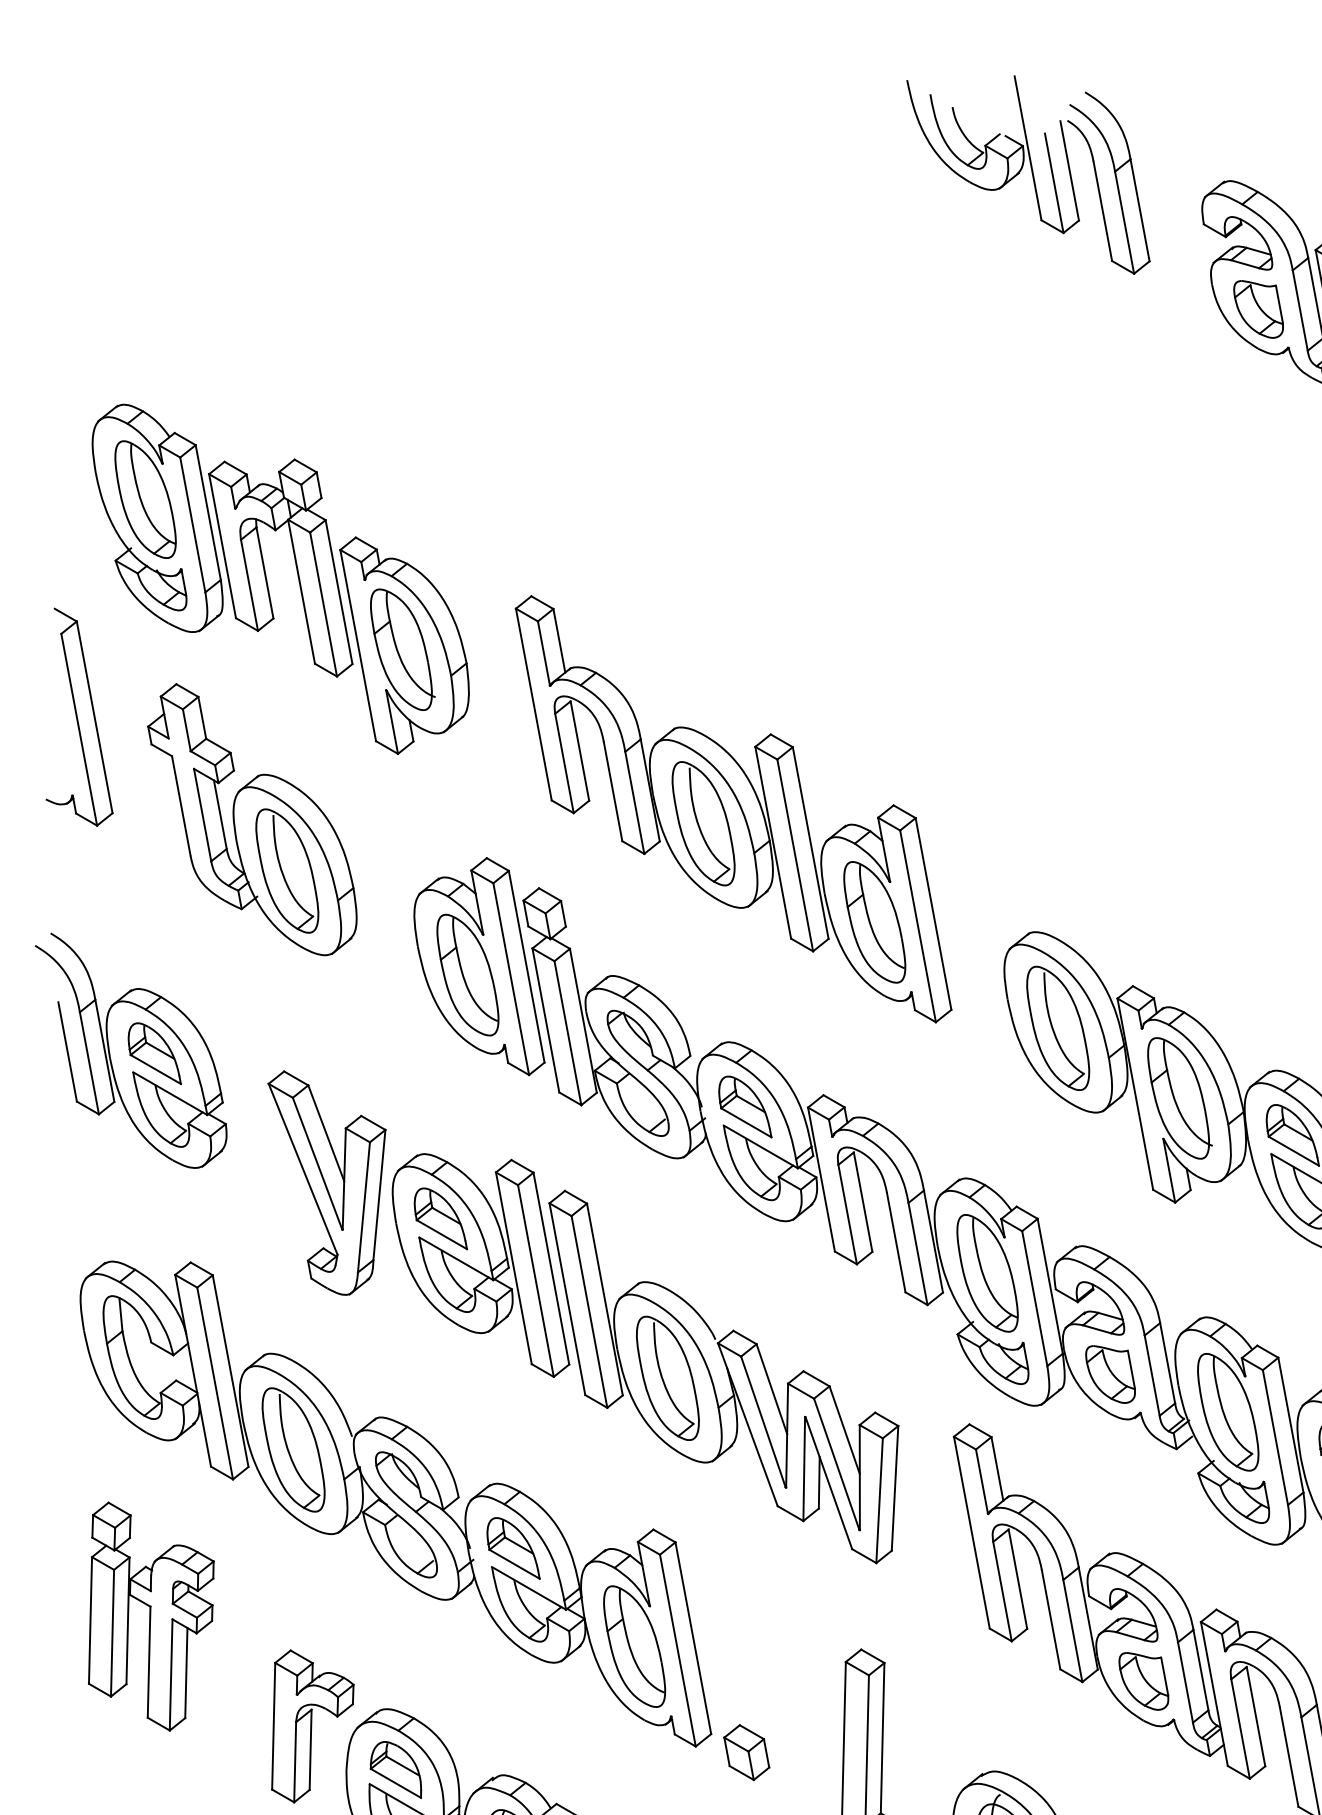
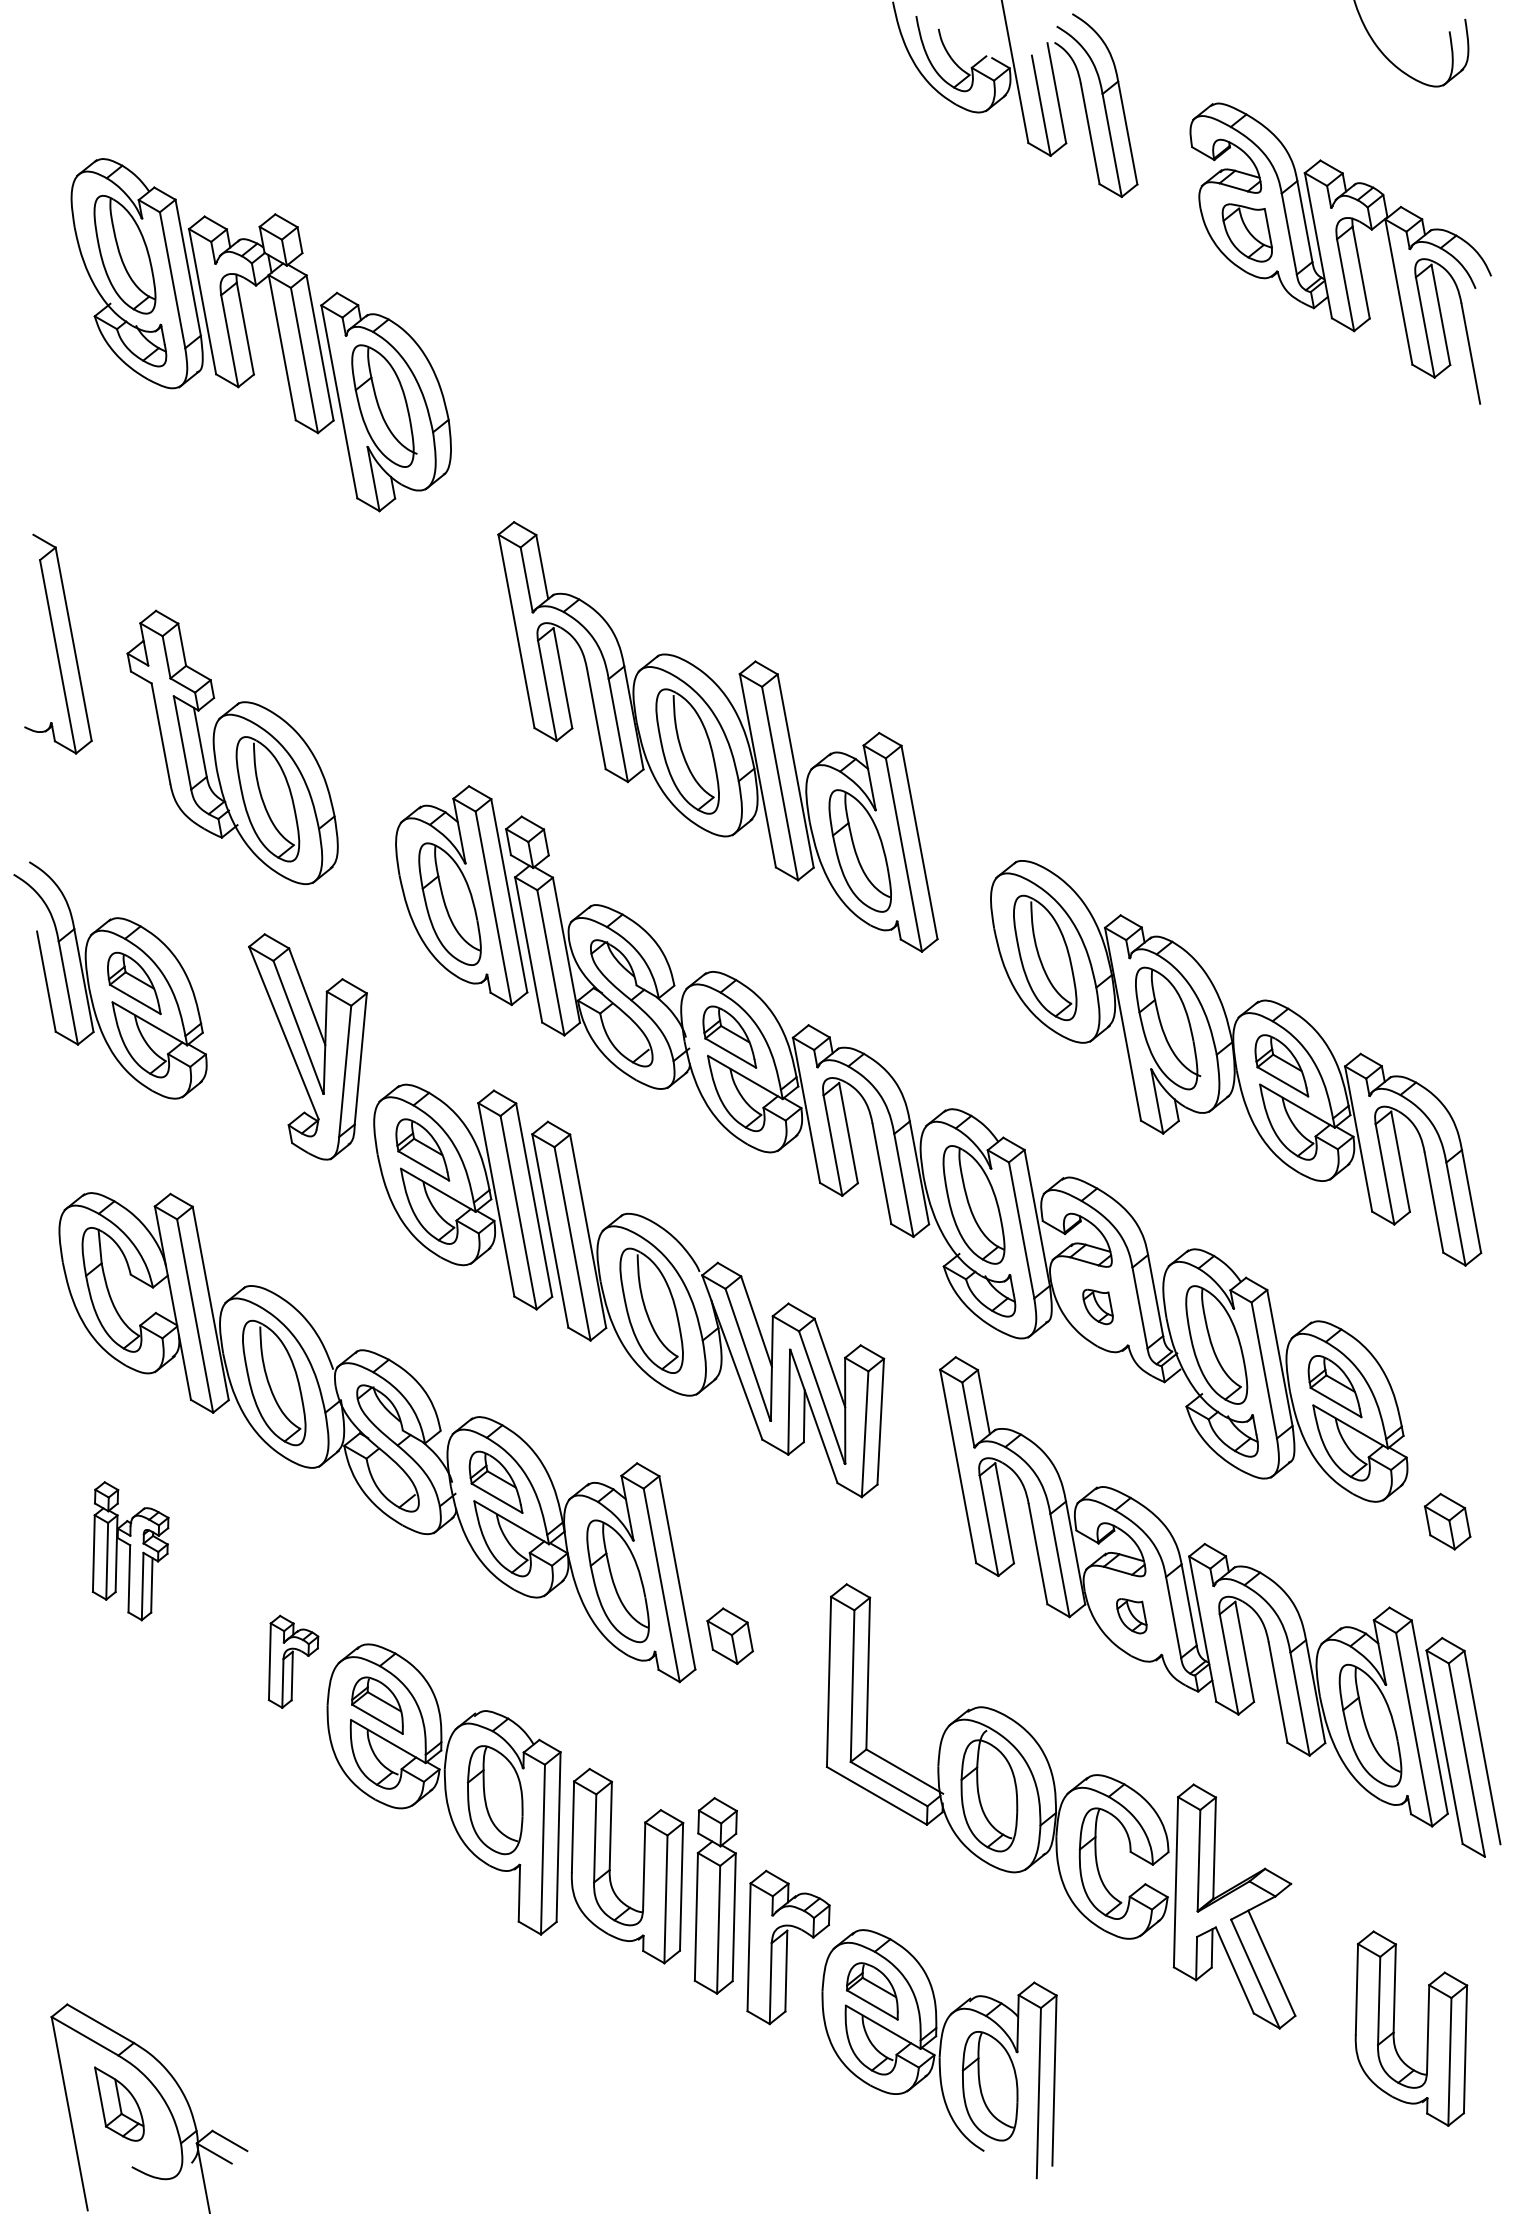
part: (268, 582) -> (248, 338), moved
part: (326, 1182) -> (307, 1046), moved
part: (1110, 1374) -> (1097, 1306), size x0.6
part: (151, 1617) -> (130, 1551), size x0.6
part: (1143, 1680) -> (1131, 1615), size x0.6
part: (312, 1726) -> (293, 1661), size x0.6
part: (746, 1751) -> (729, 1635), moved

